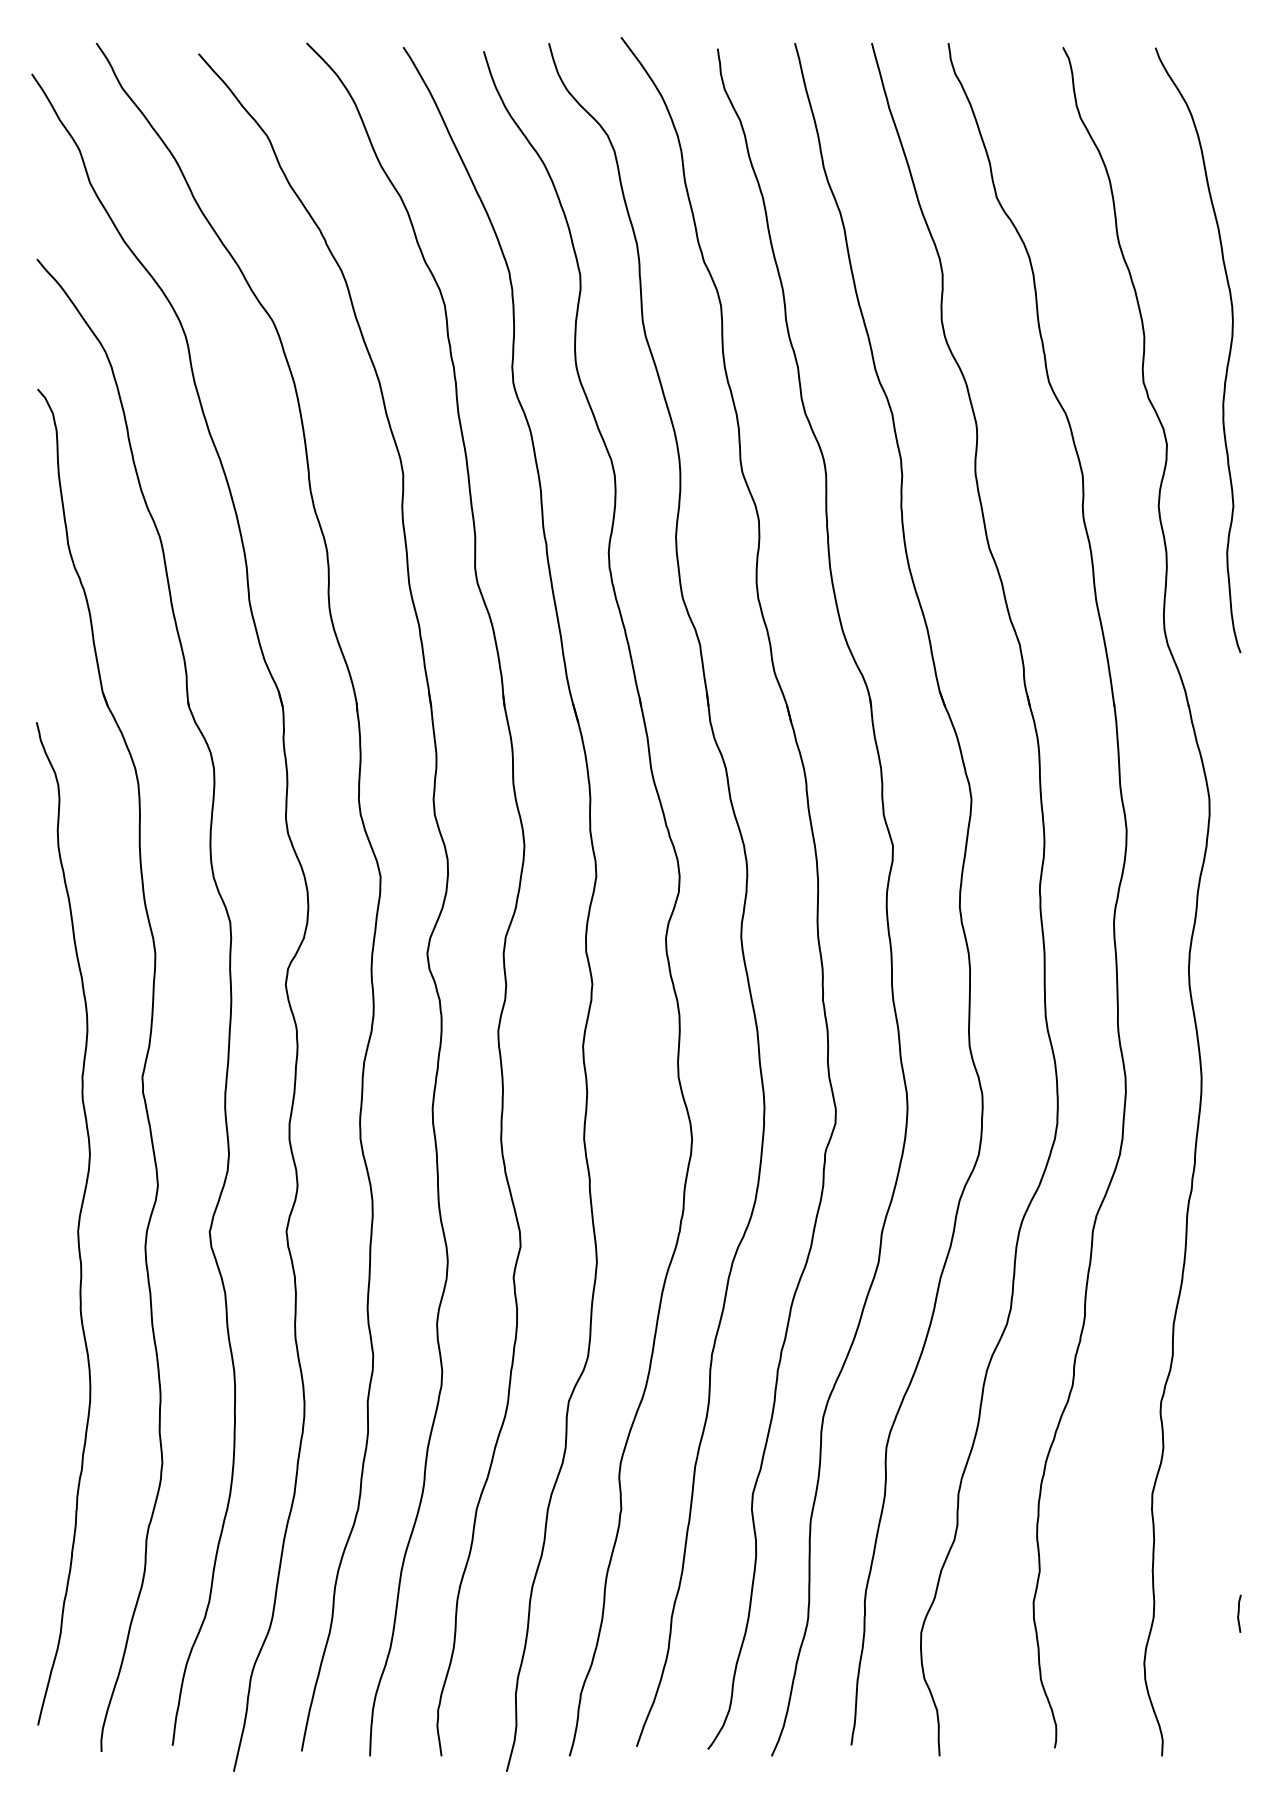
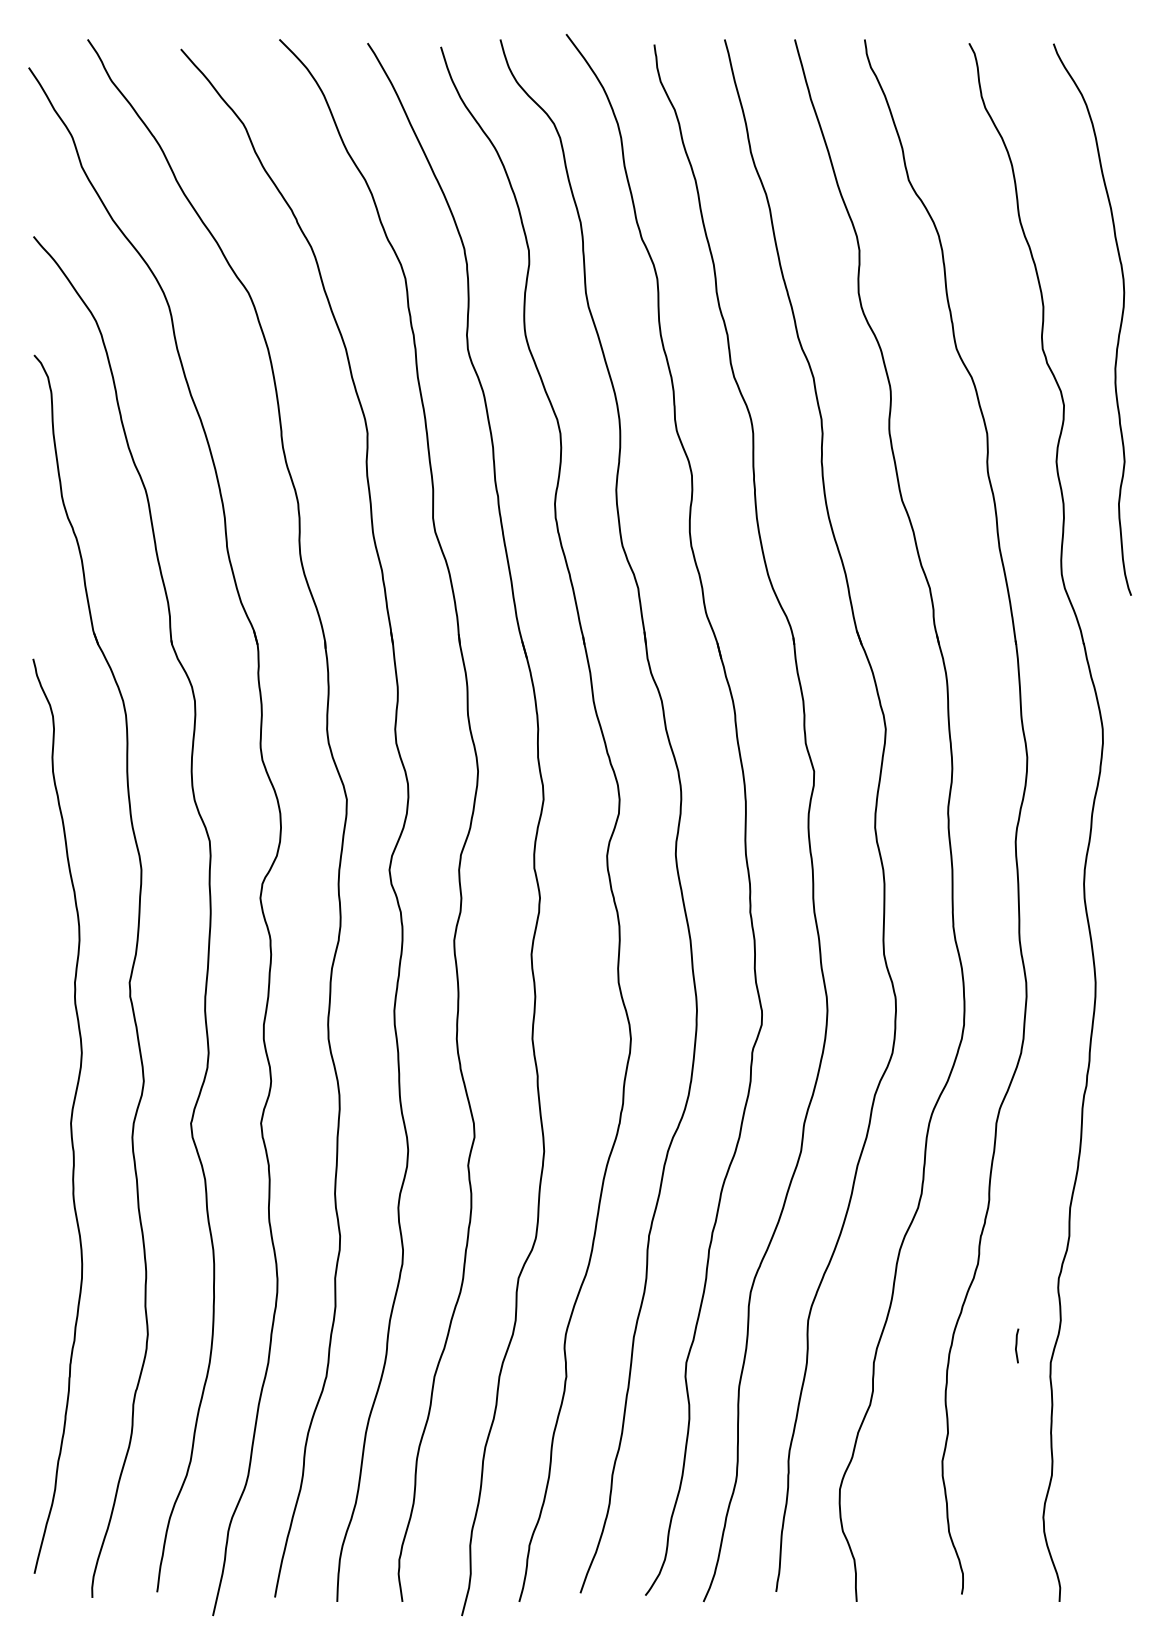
line: (1239, 1613) -> (1017, 1345), moved

